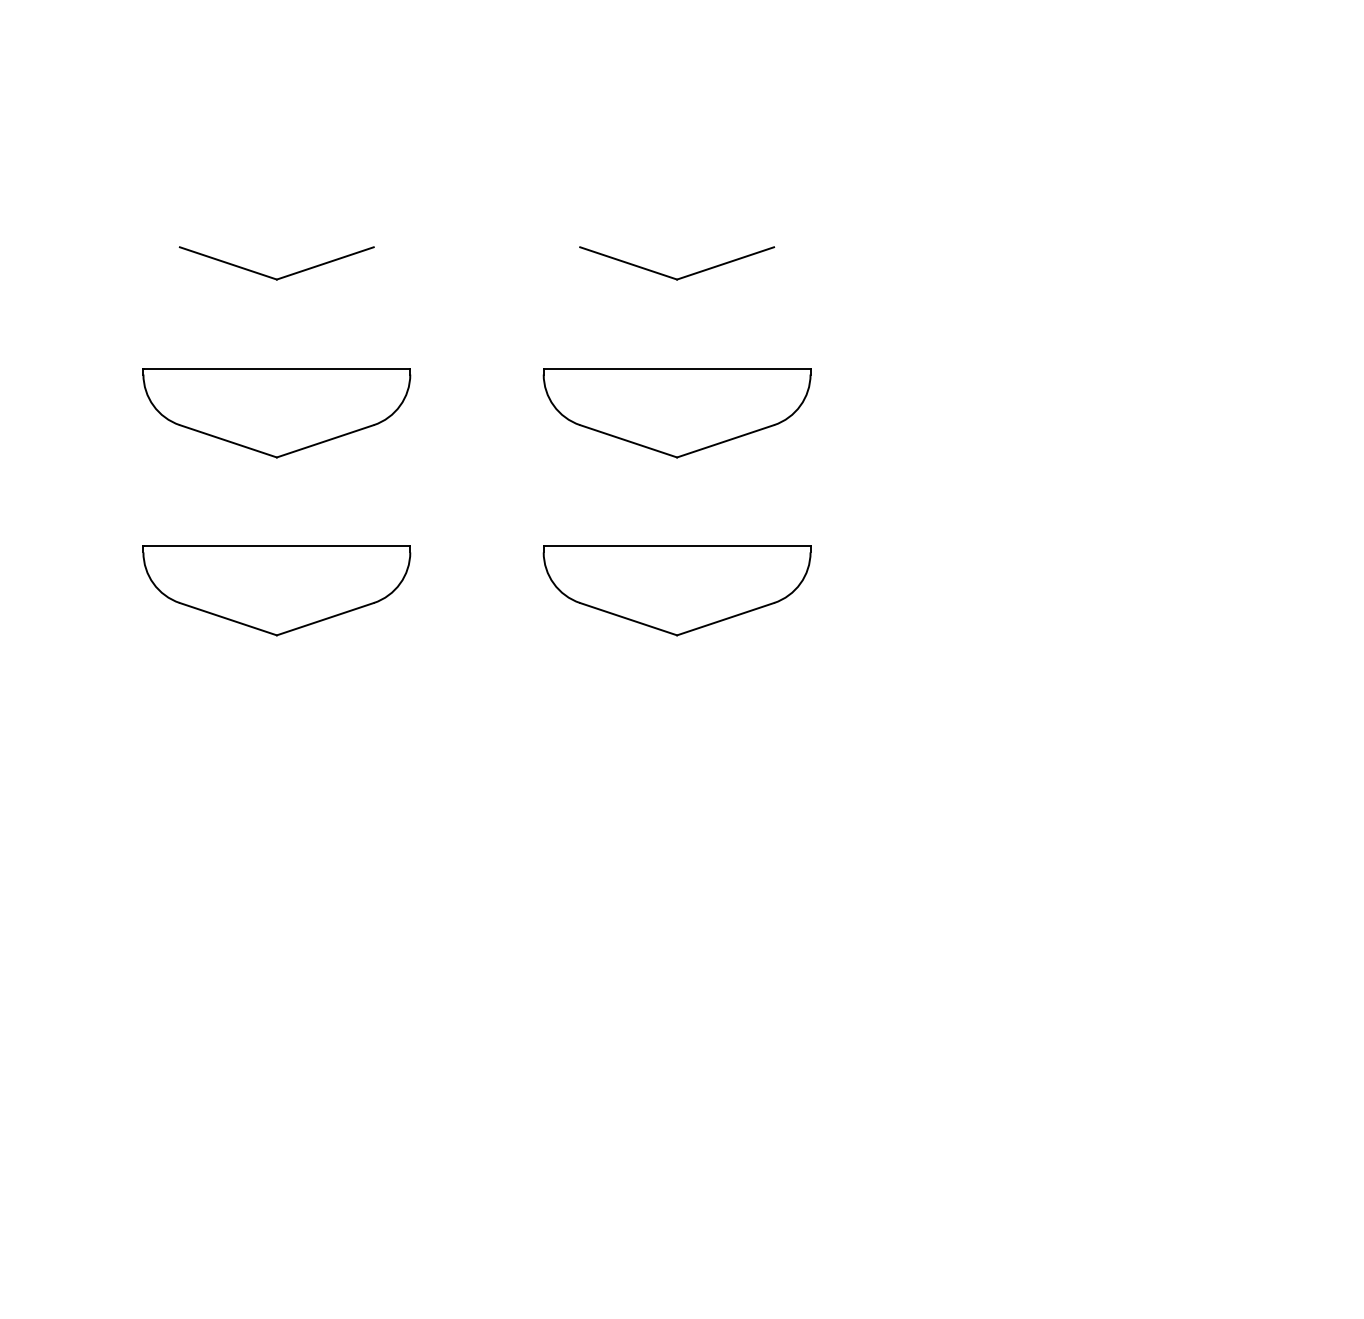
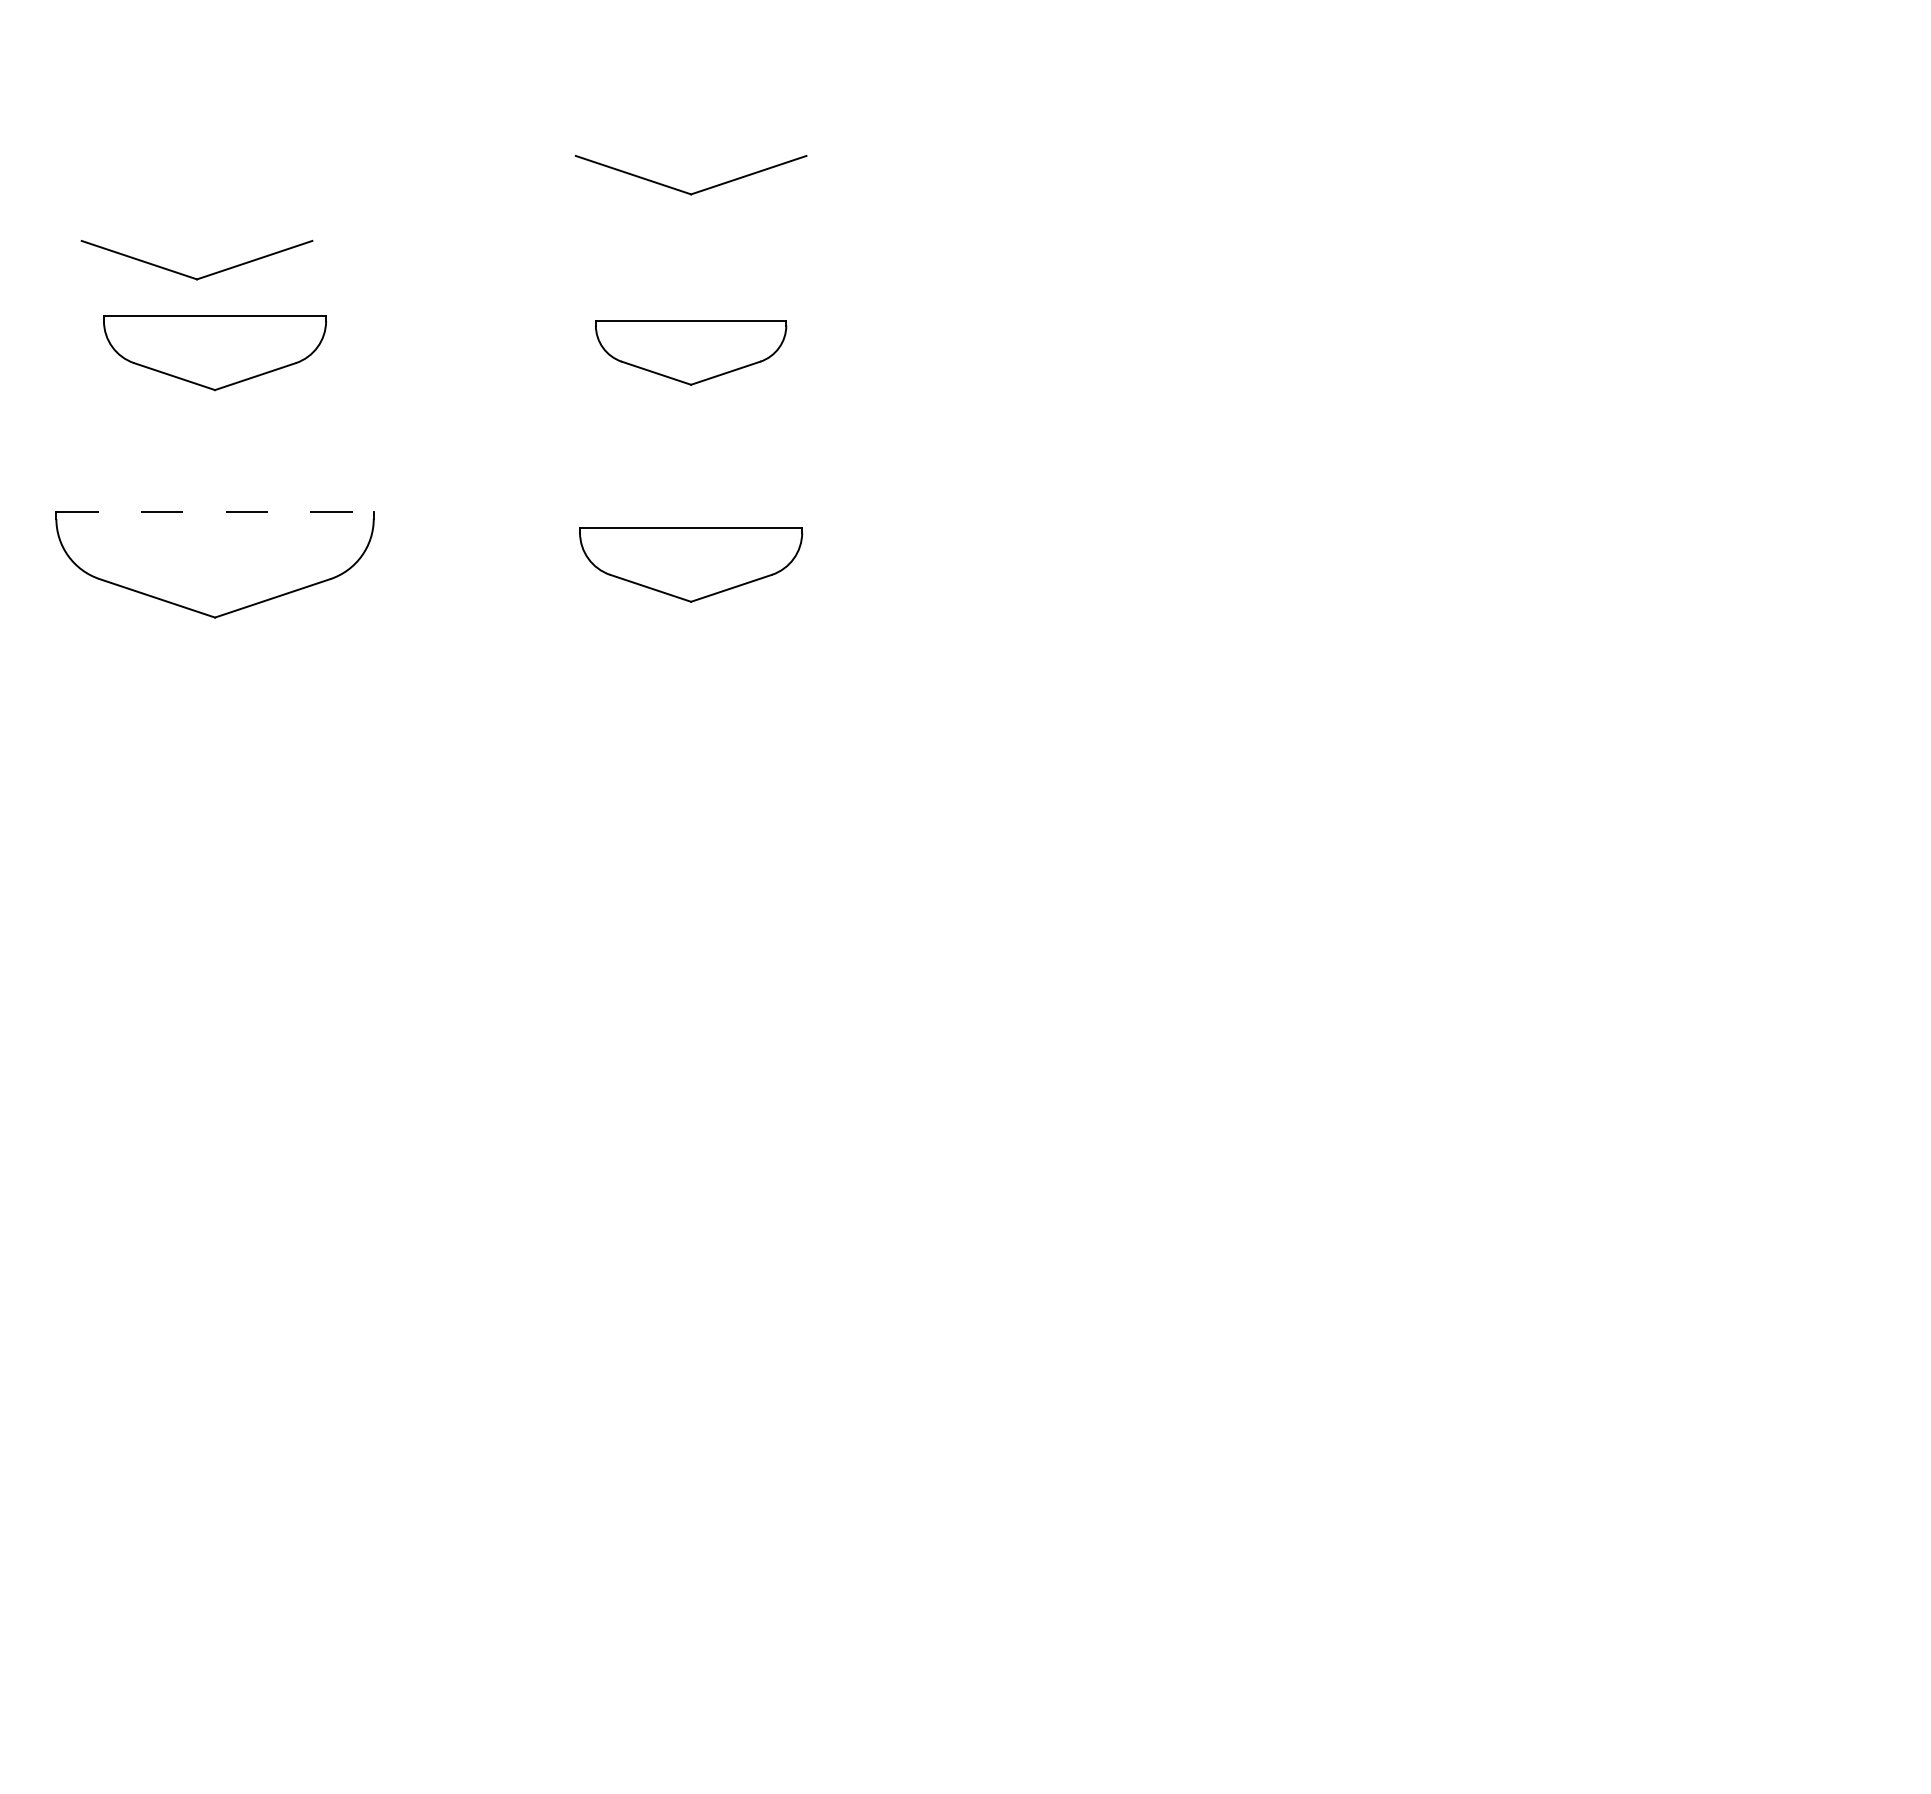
part: (273, 277) -> (192, 276), moved
part: (276, 412) -> (214, 352), size x0.7
part: (676, 412) -> (690, 352), size x0.6
line: (277, 546) -> (215, 511), solid -> dashed
part: (676, 590) -> (690, 564), size x0.7

